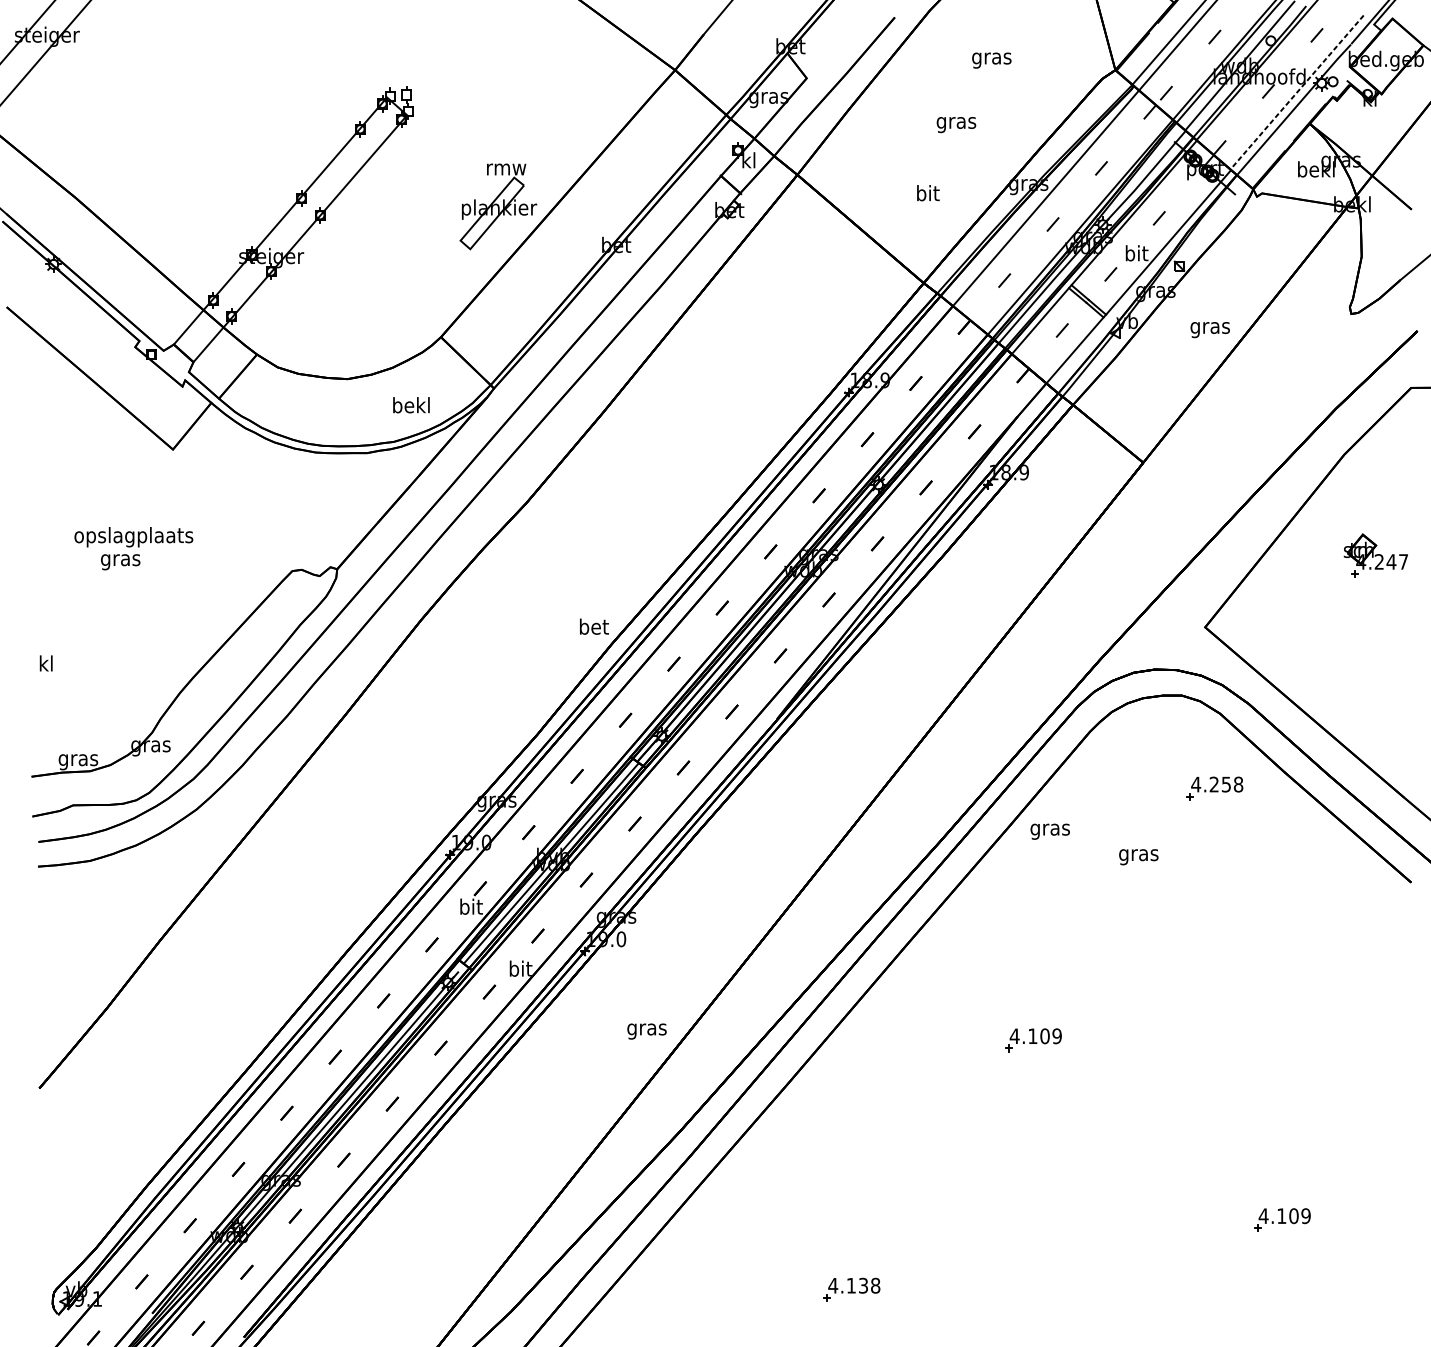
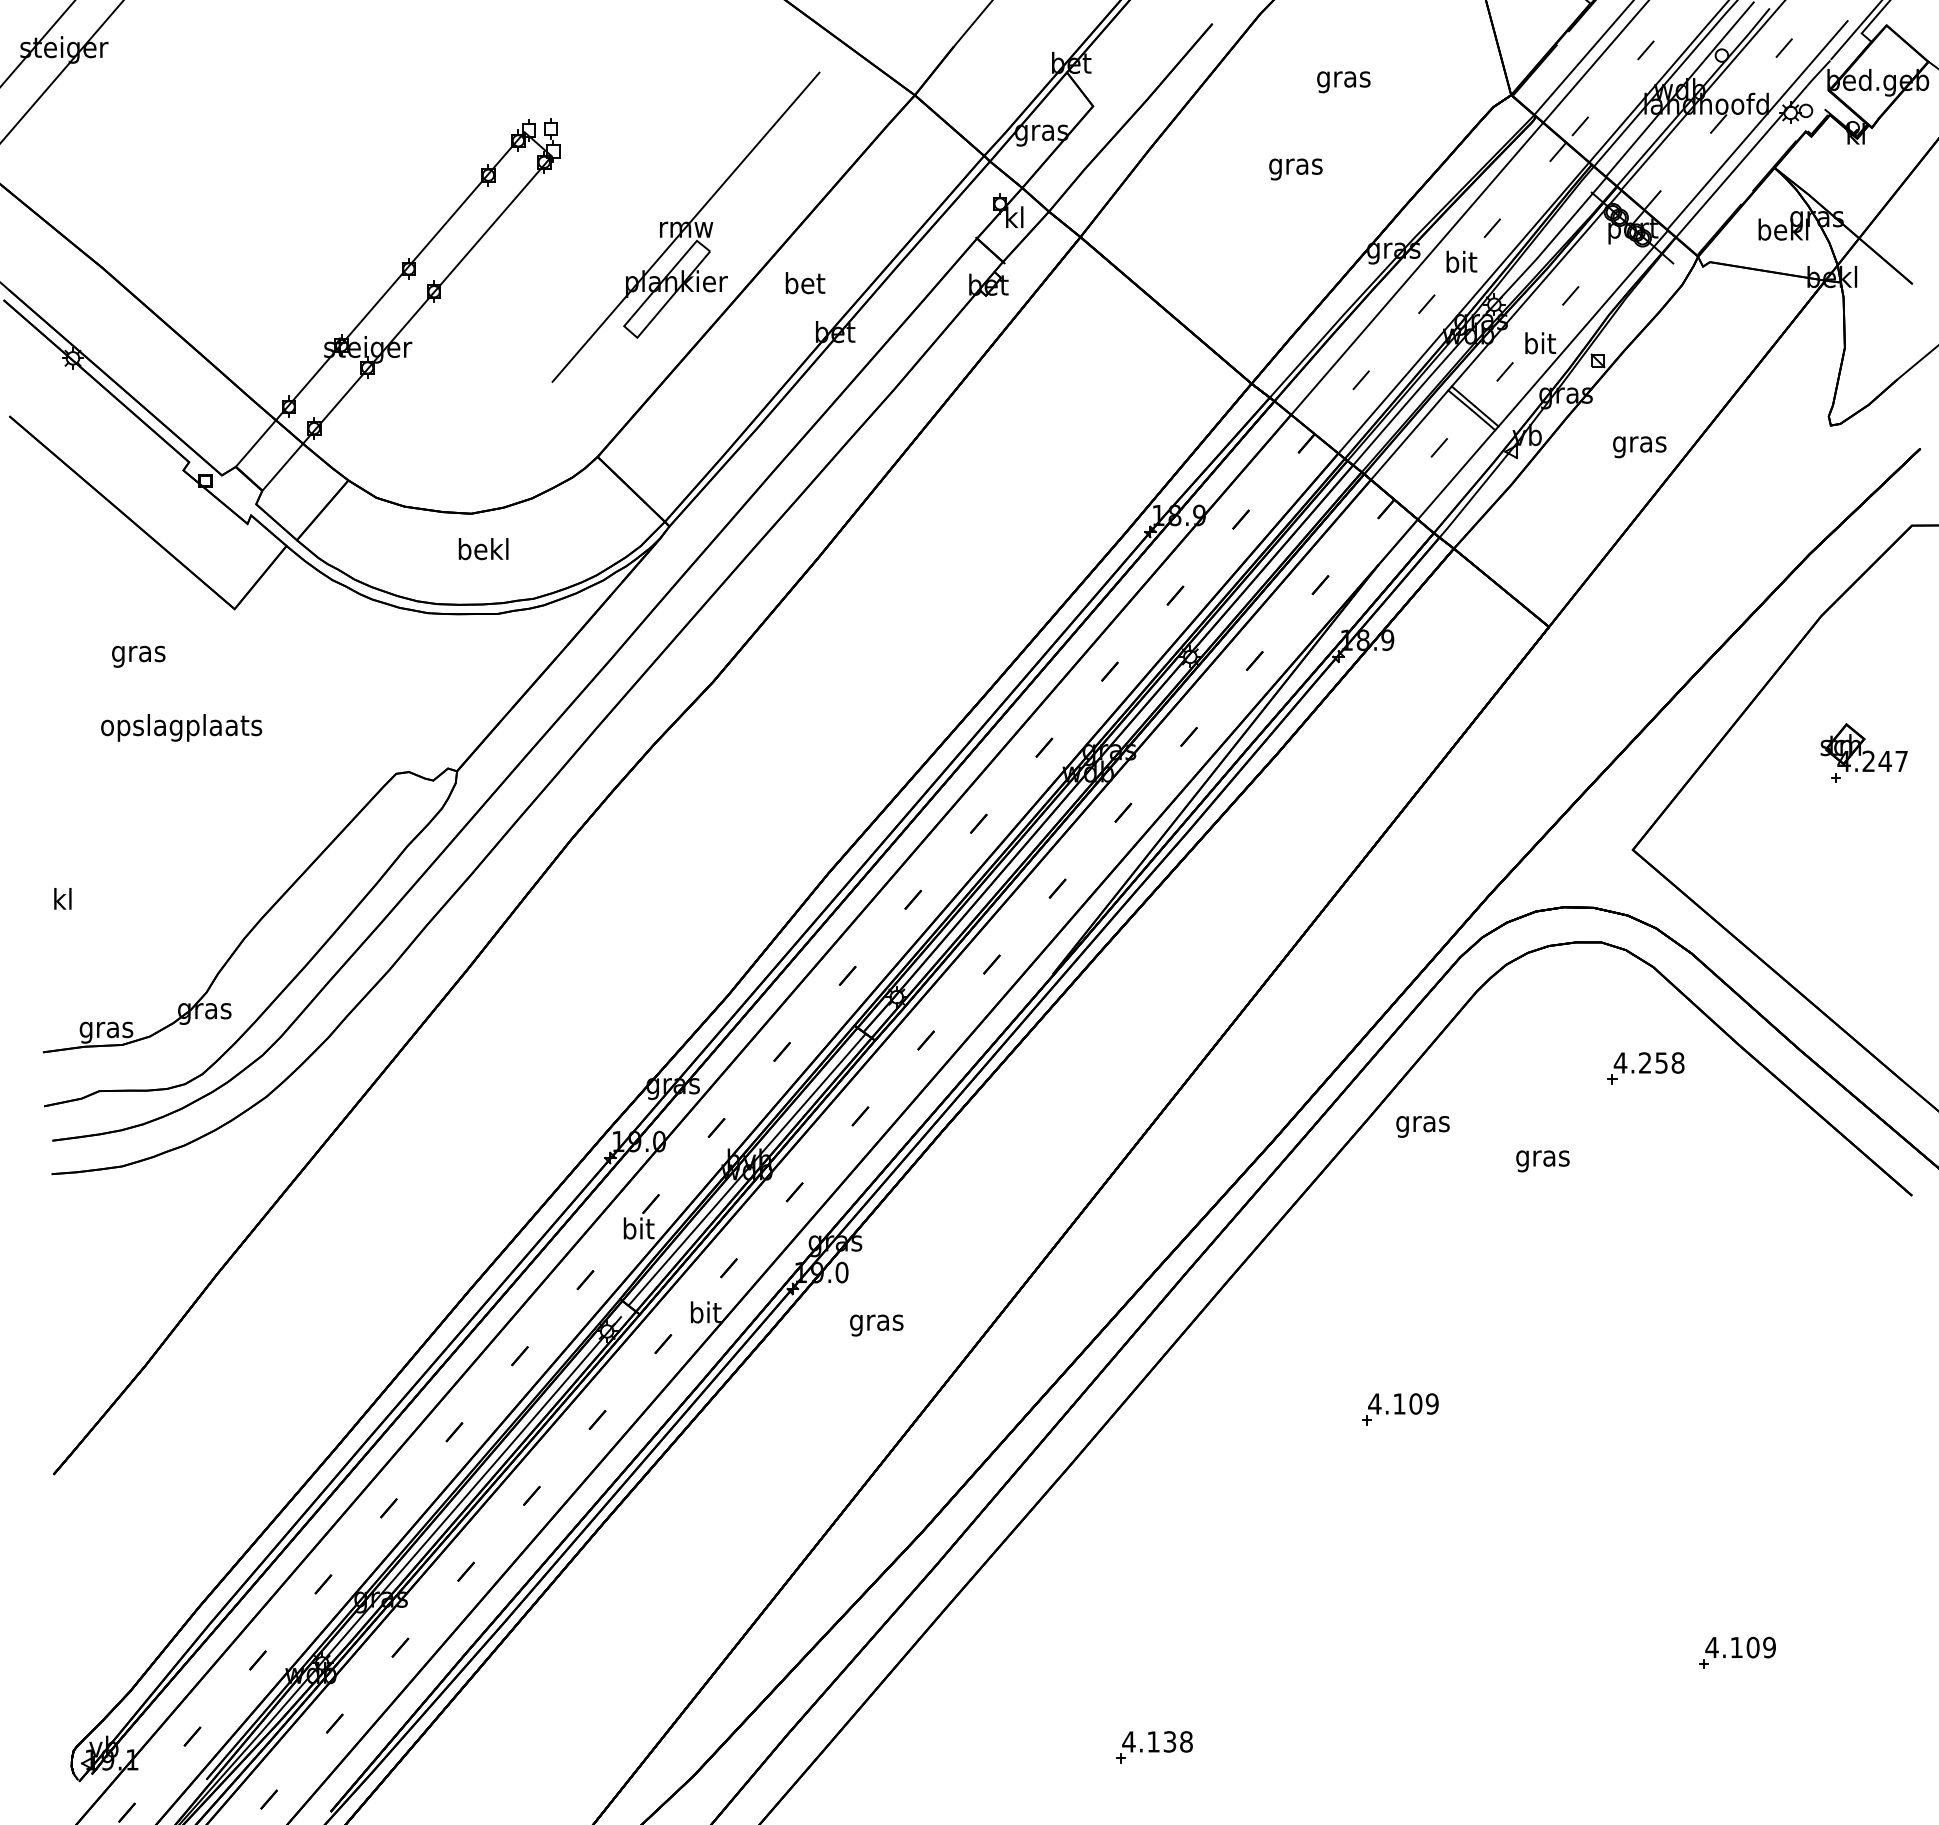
line: (1297, 92) -> (1757, 125), dashed -> solid
line: (505, 167) -> (685, 226), added
text: (928, 192) -> (1461, 261), moved
text: (411, 405) -> (483, 549), moved
text: (120, 562) -> (138, 656), moved
text: (594, 626) -> (805, 283), moved
text: (646, 1031) -> (876, 1325), moved

